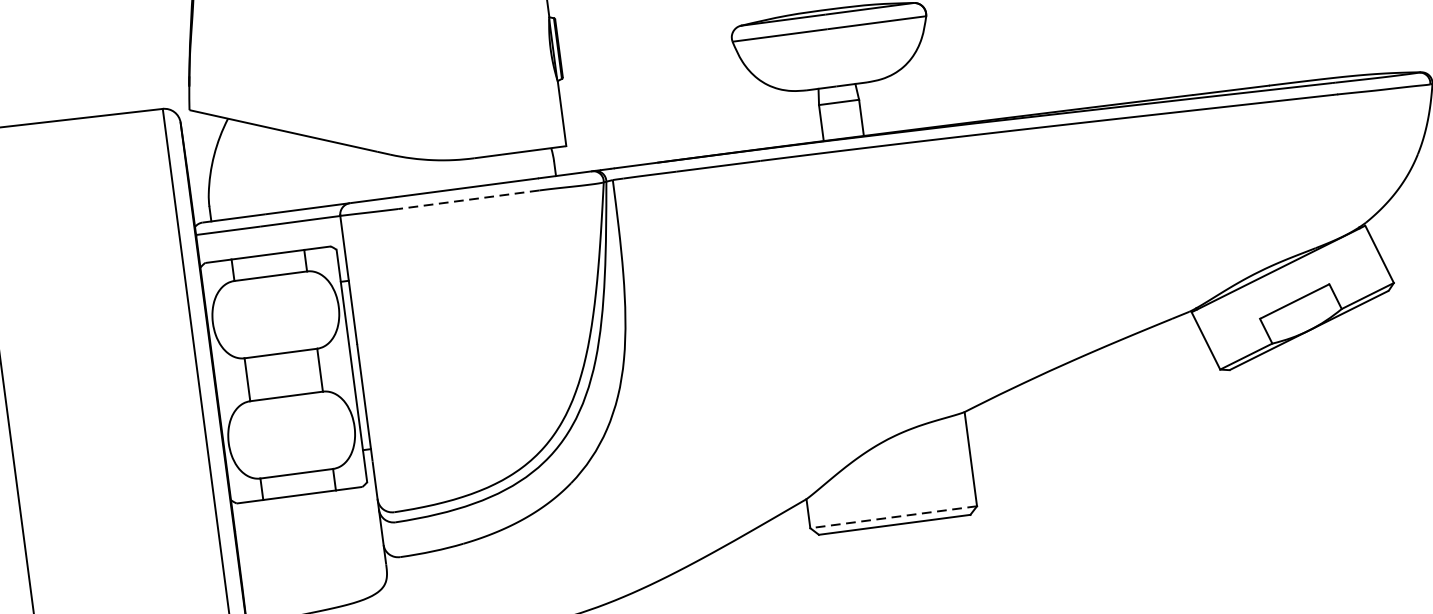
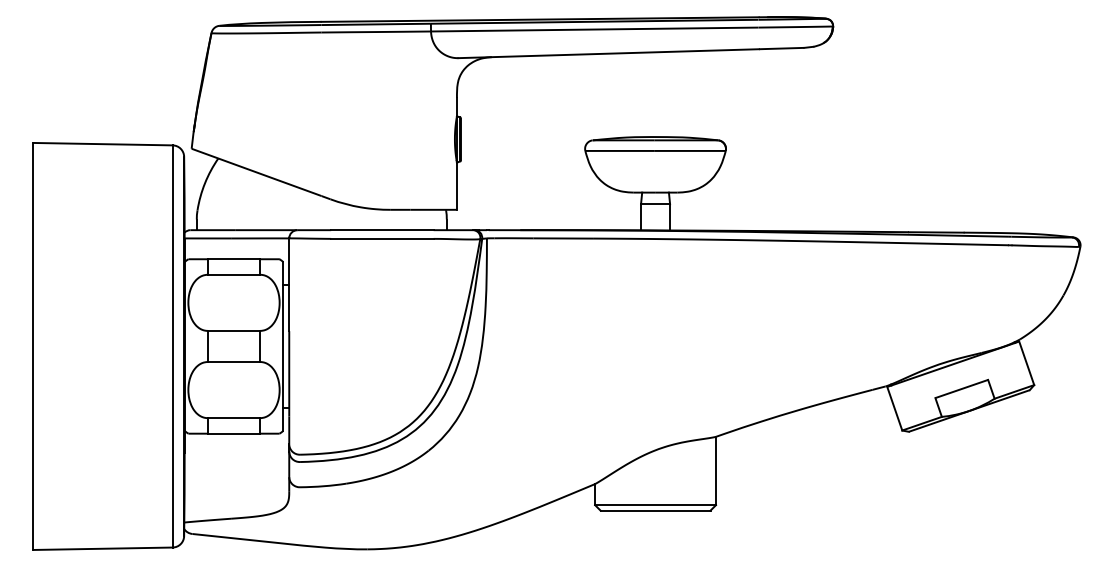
line: (467, 199) -> (381, 238), dashed -> solid
line: (893, 517) -> (655, 505), dashed -> solid

